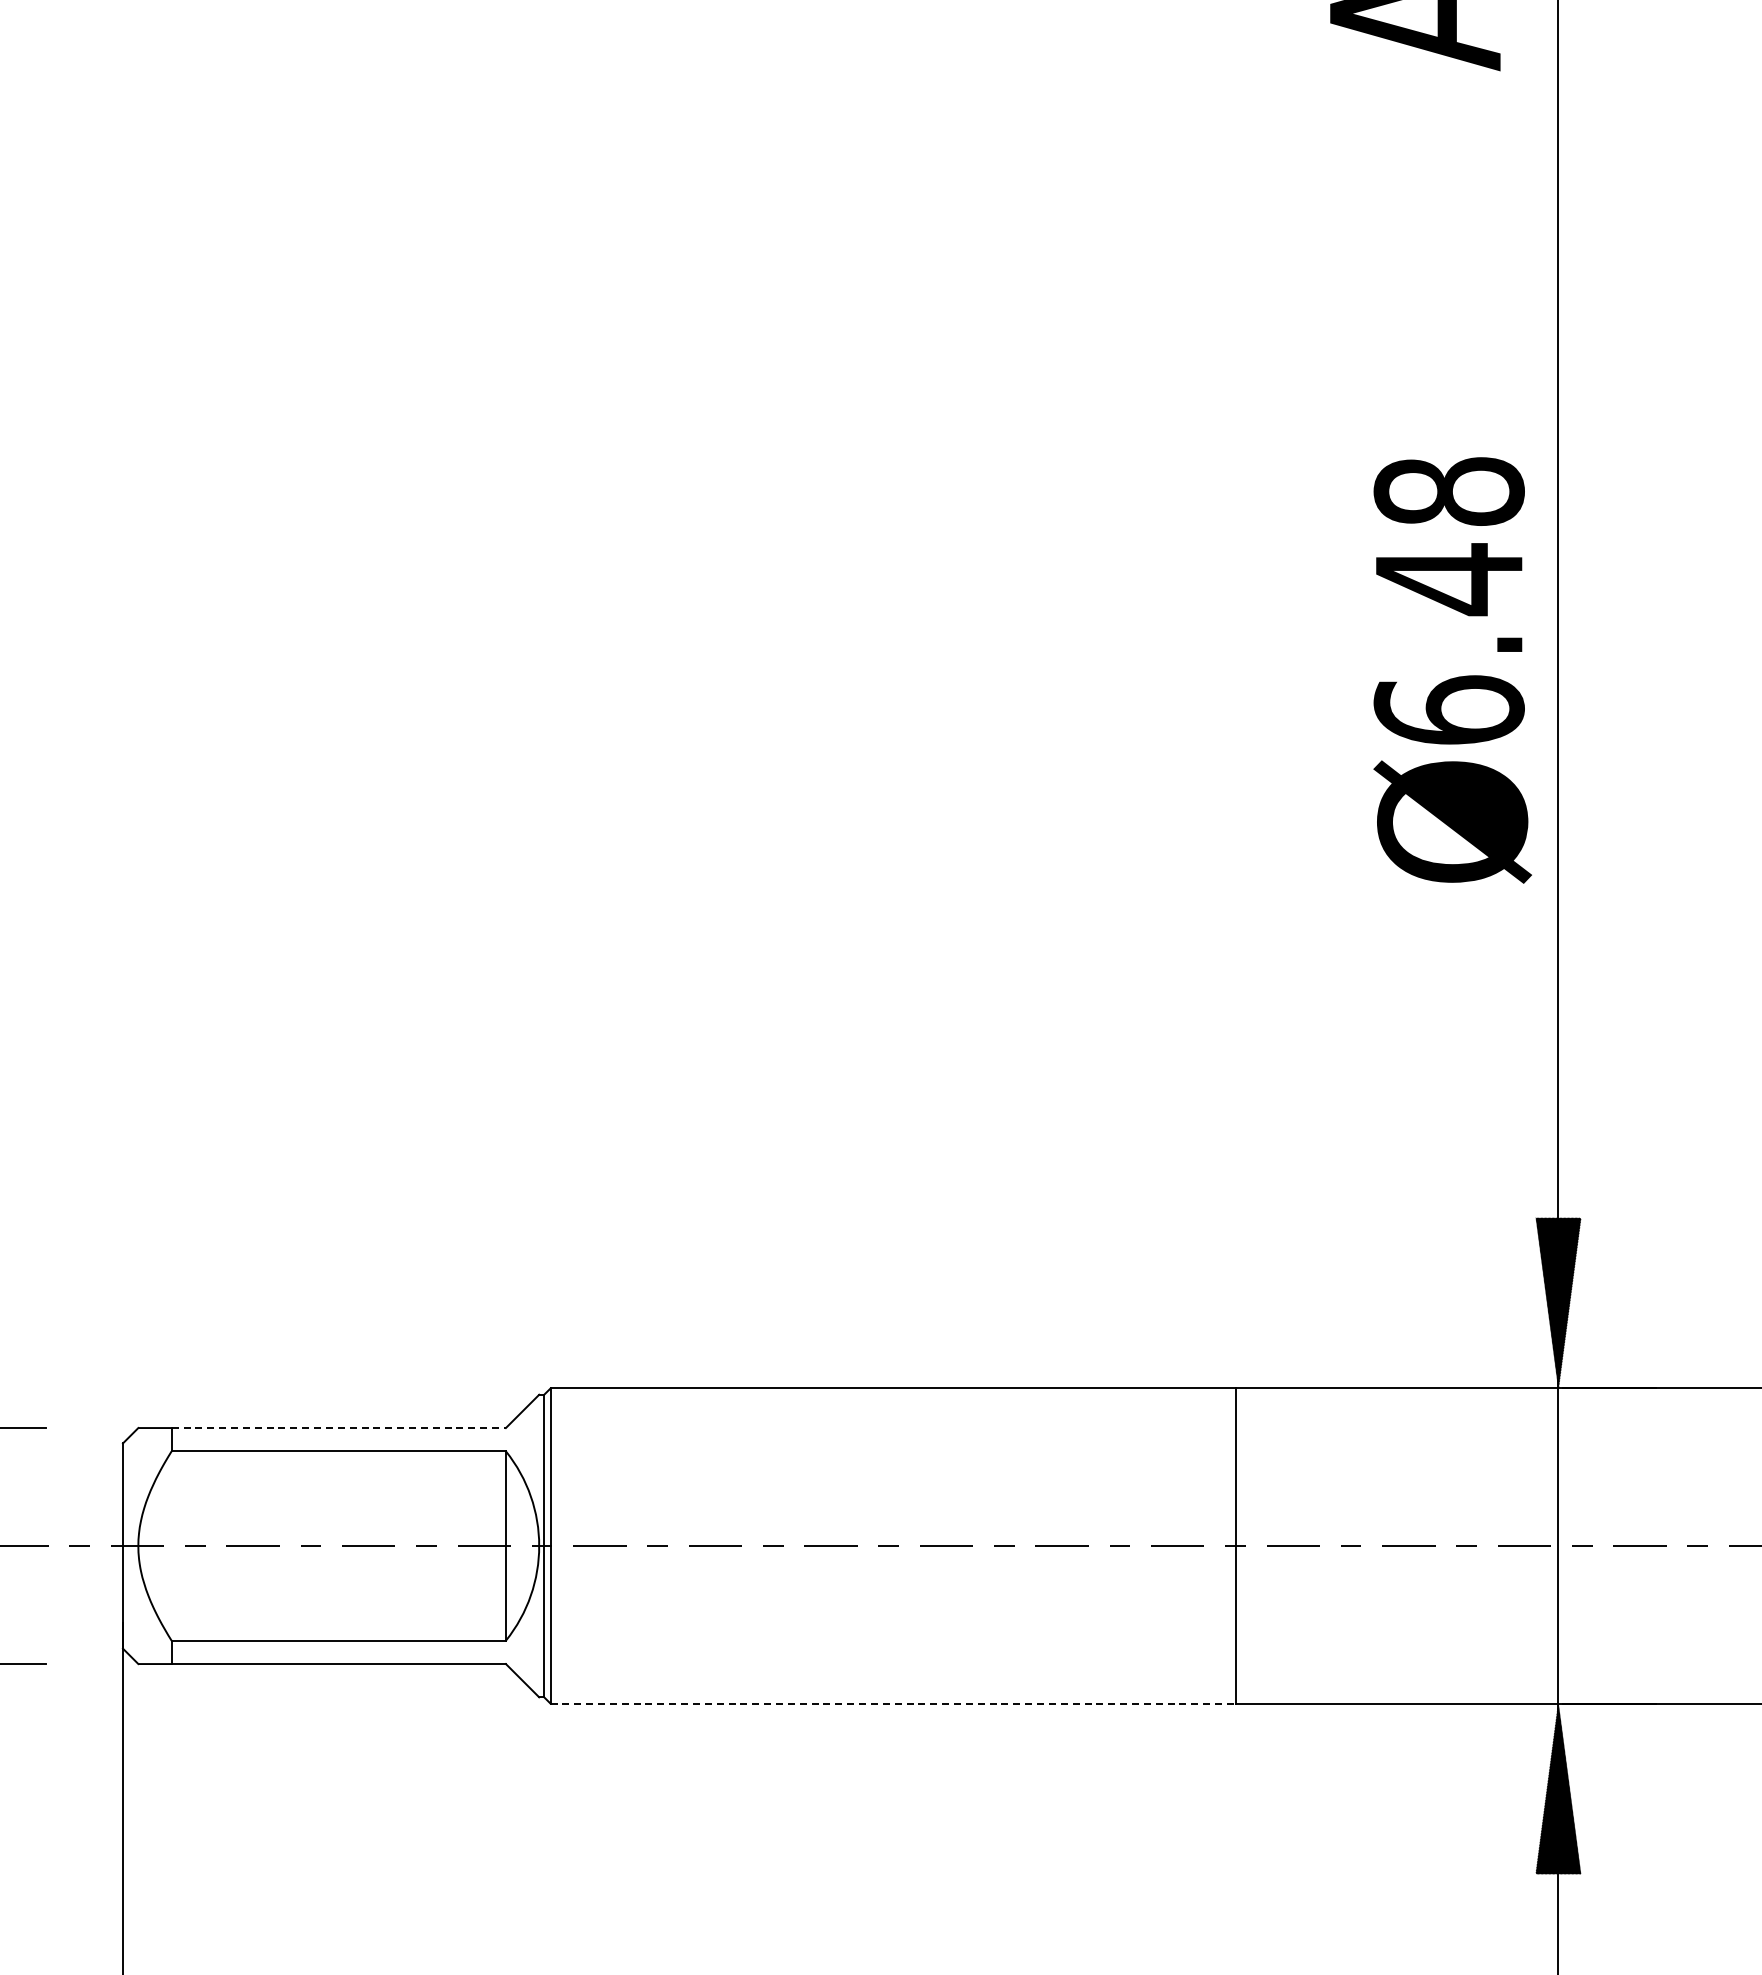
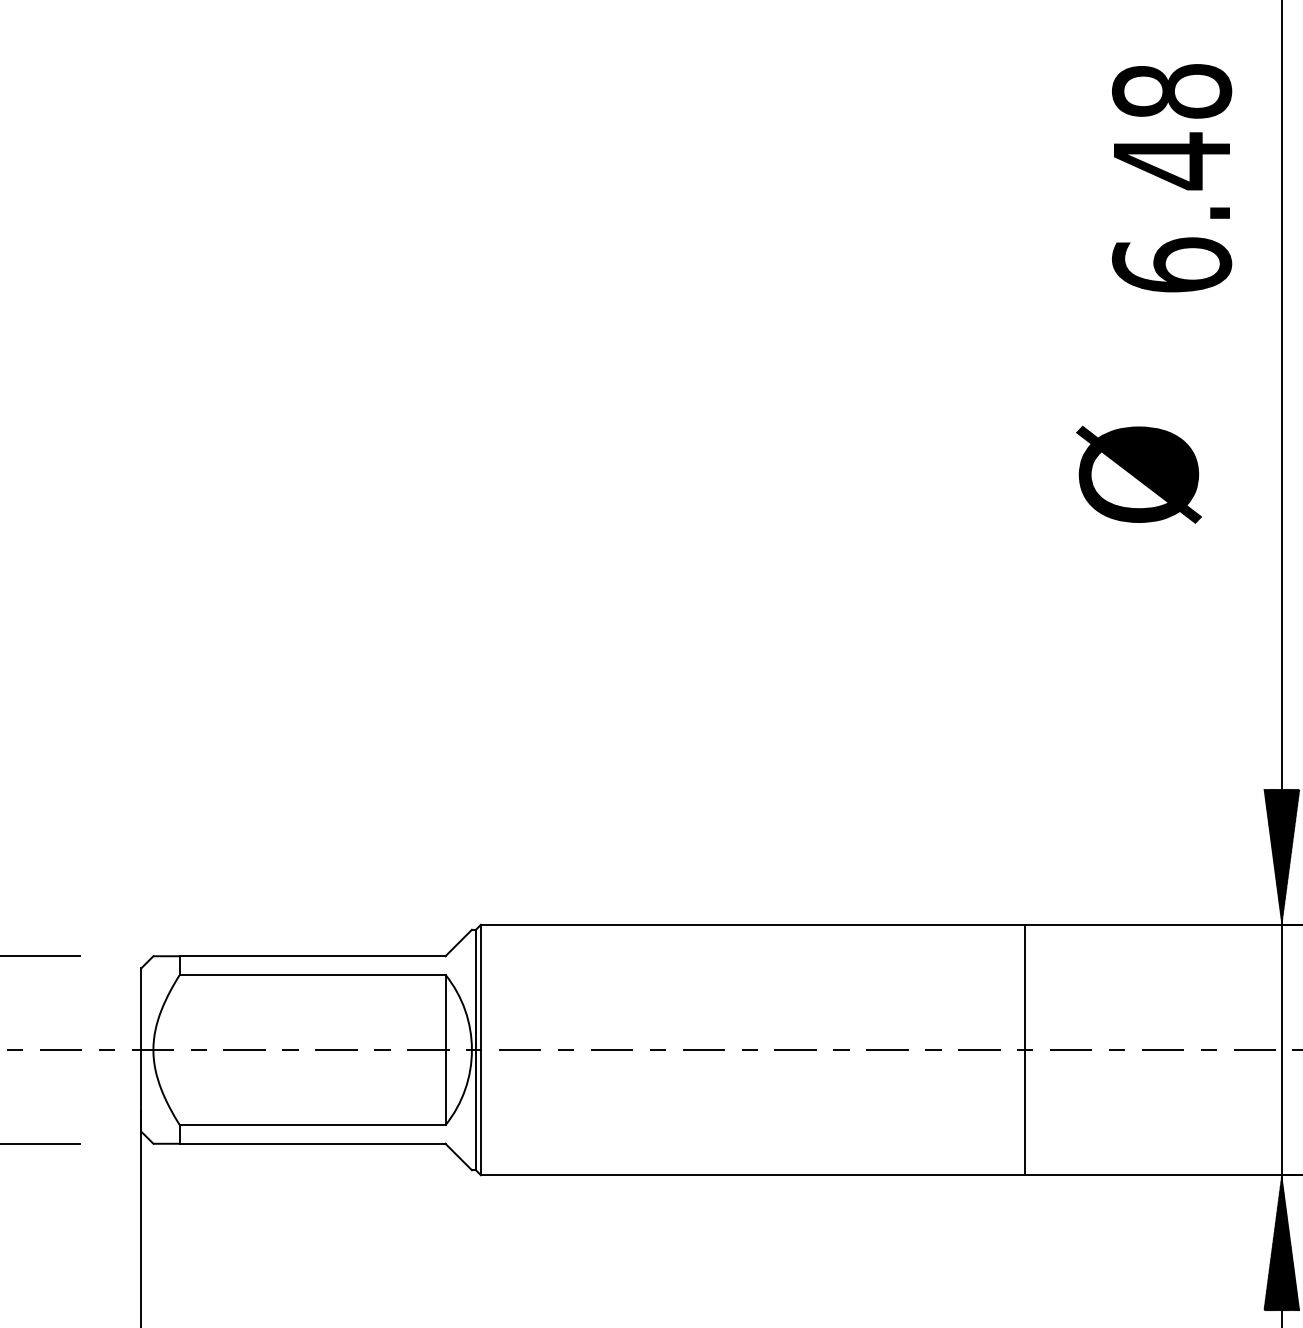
text: (1448, 600) -> (1171, 177), moved
text: (1452, 821) -> (1138, 474), moved
line: (339, 1428) -> (313, 956), dashed -> solid
line: (893, 1703) -> (753, 1175), dashed -> solid

